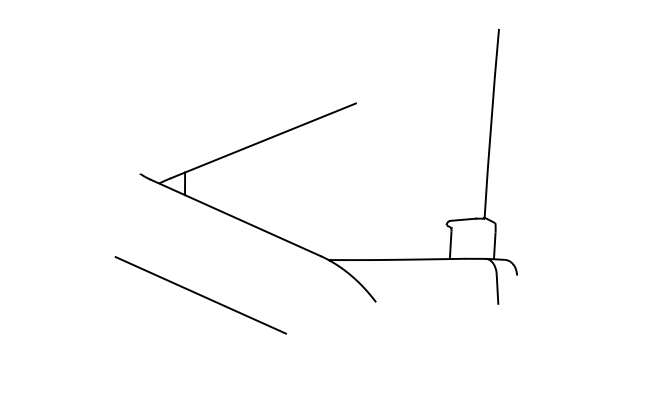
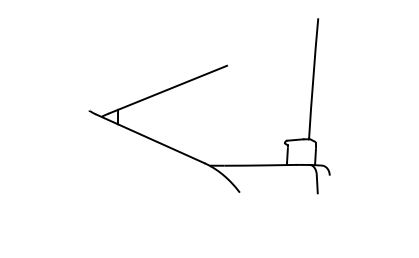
line: (199, 294) -> (127, 187), removed

